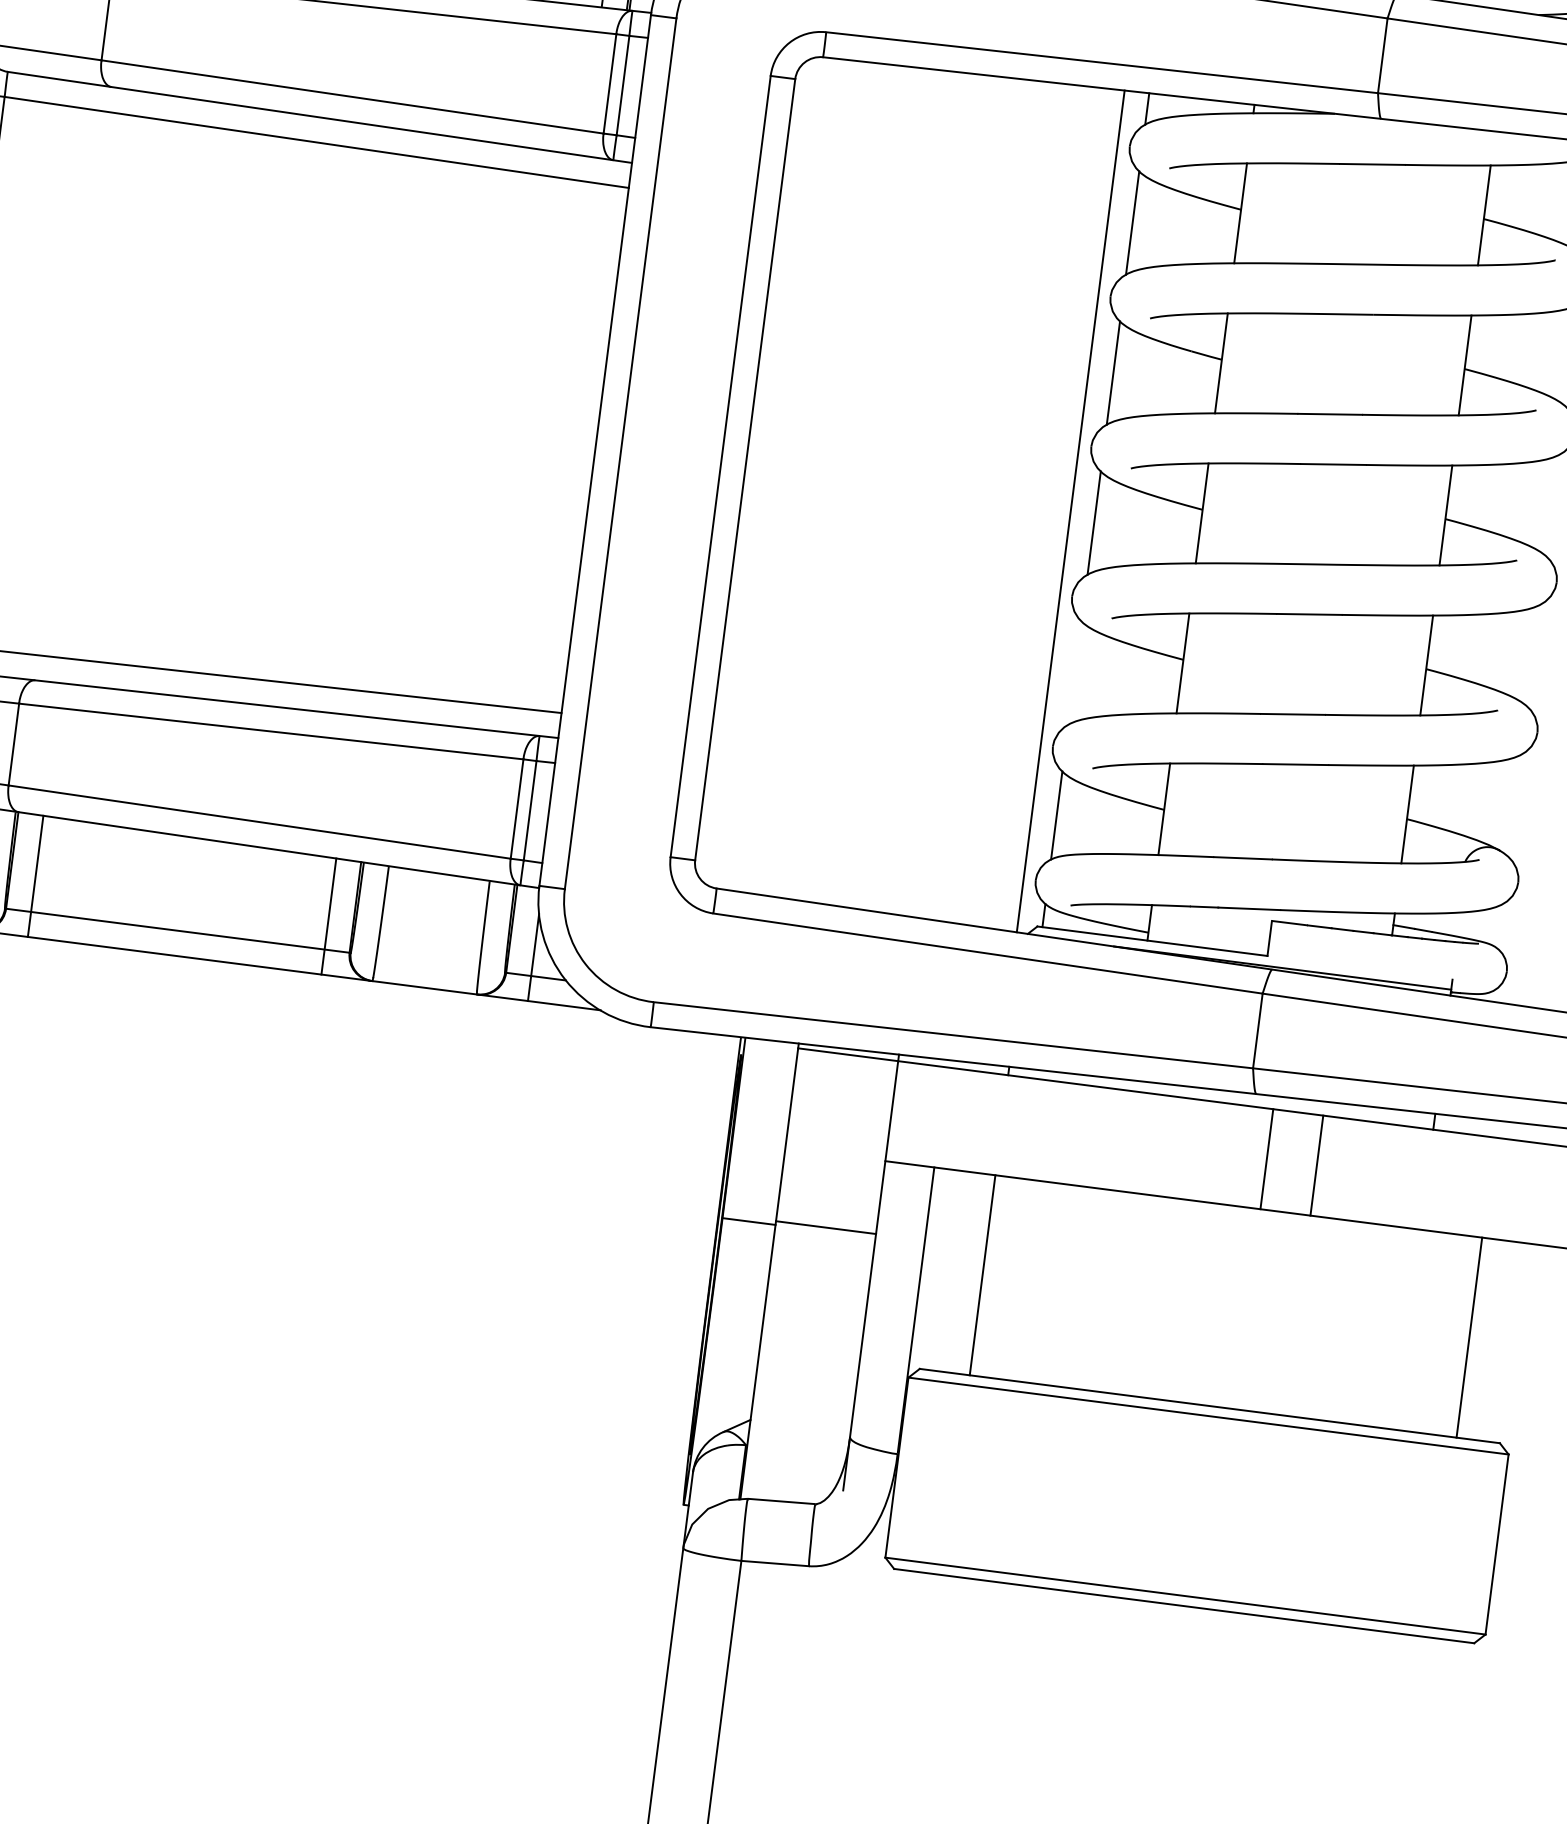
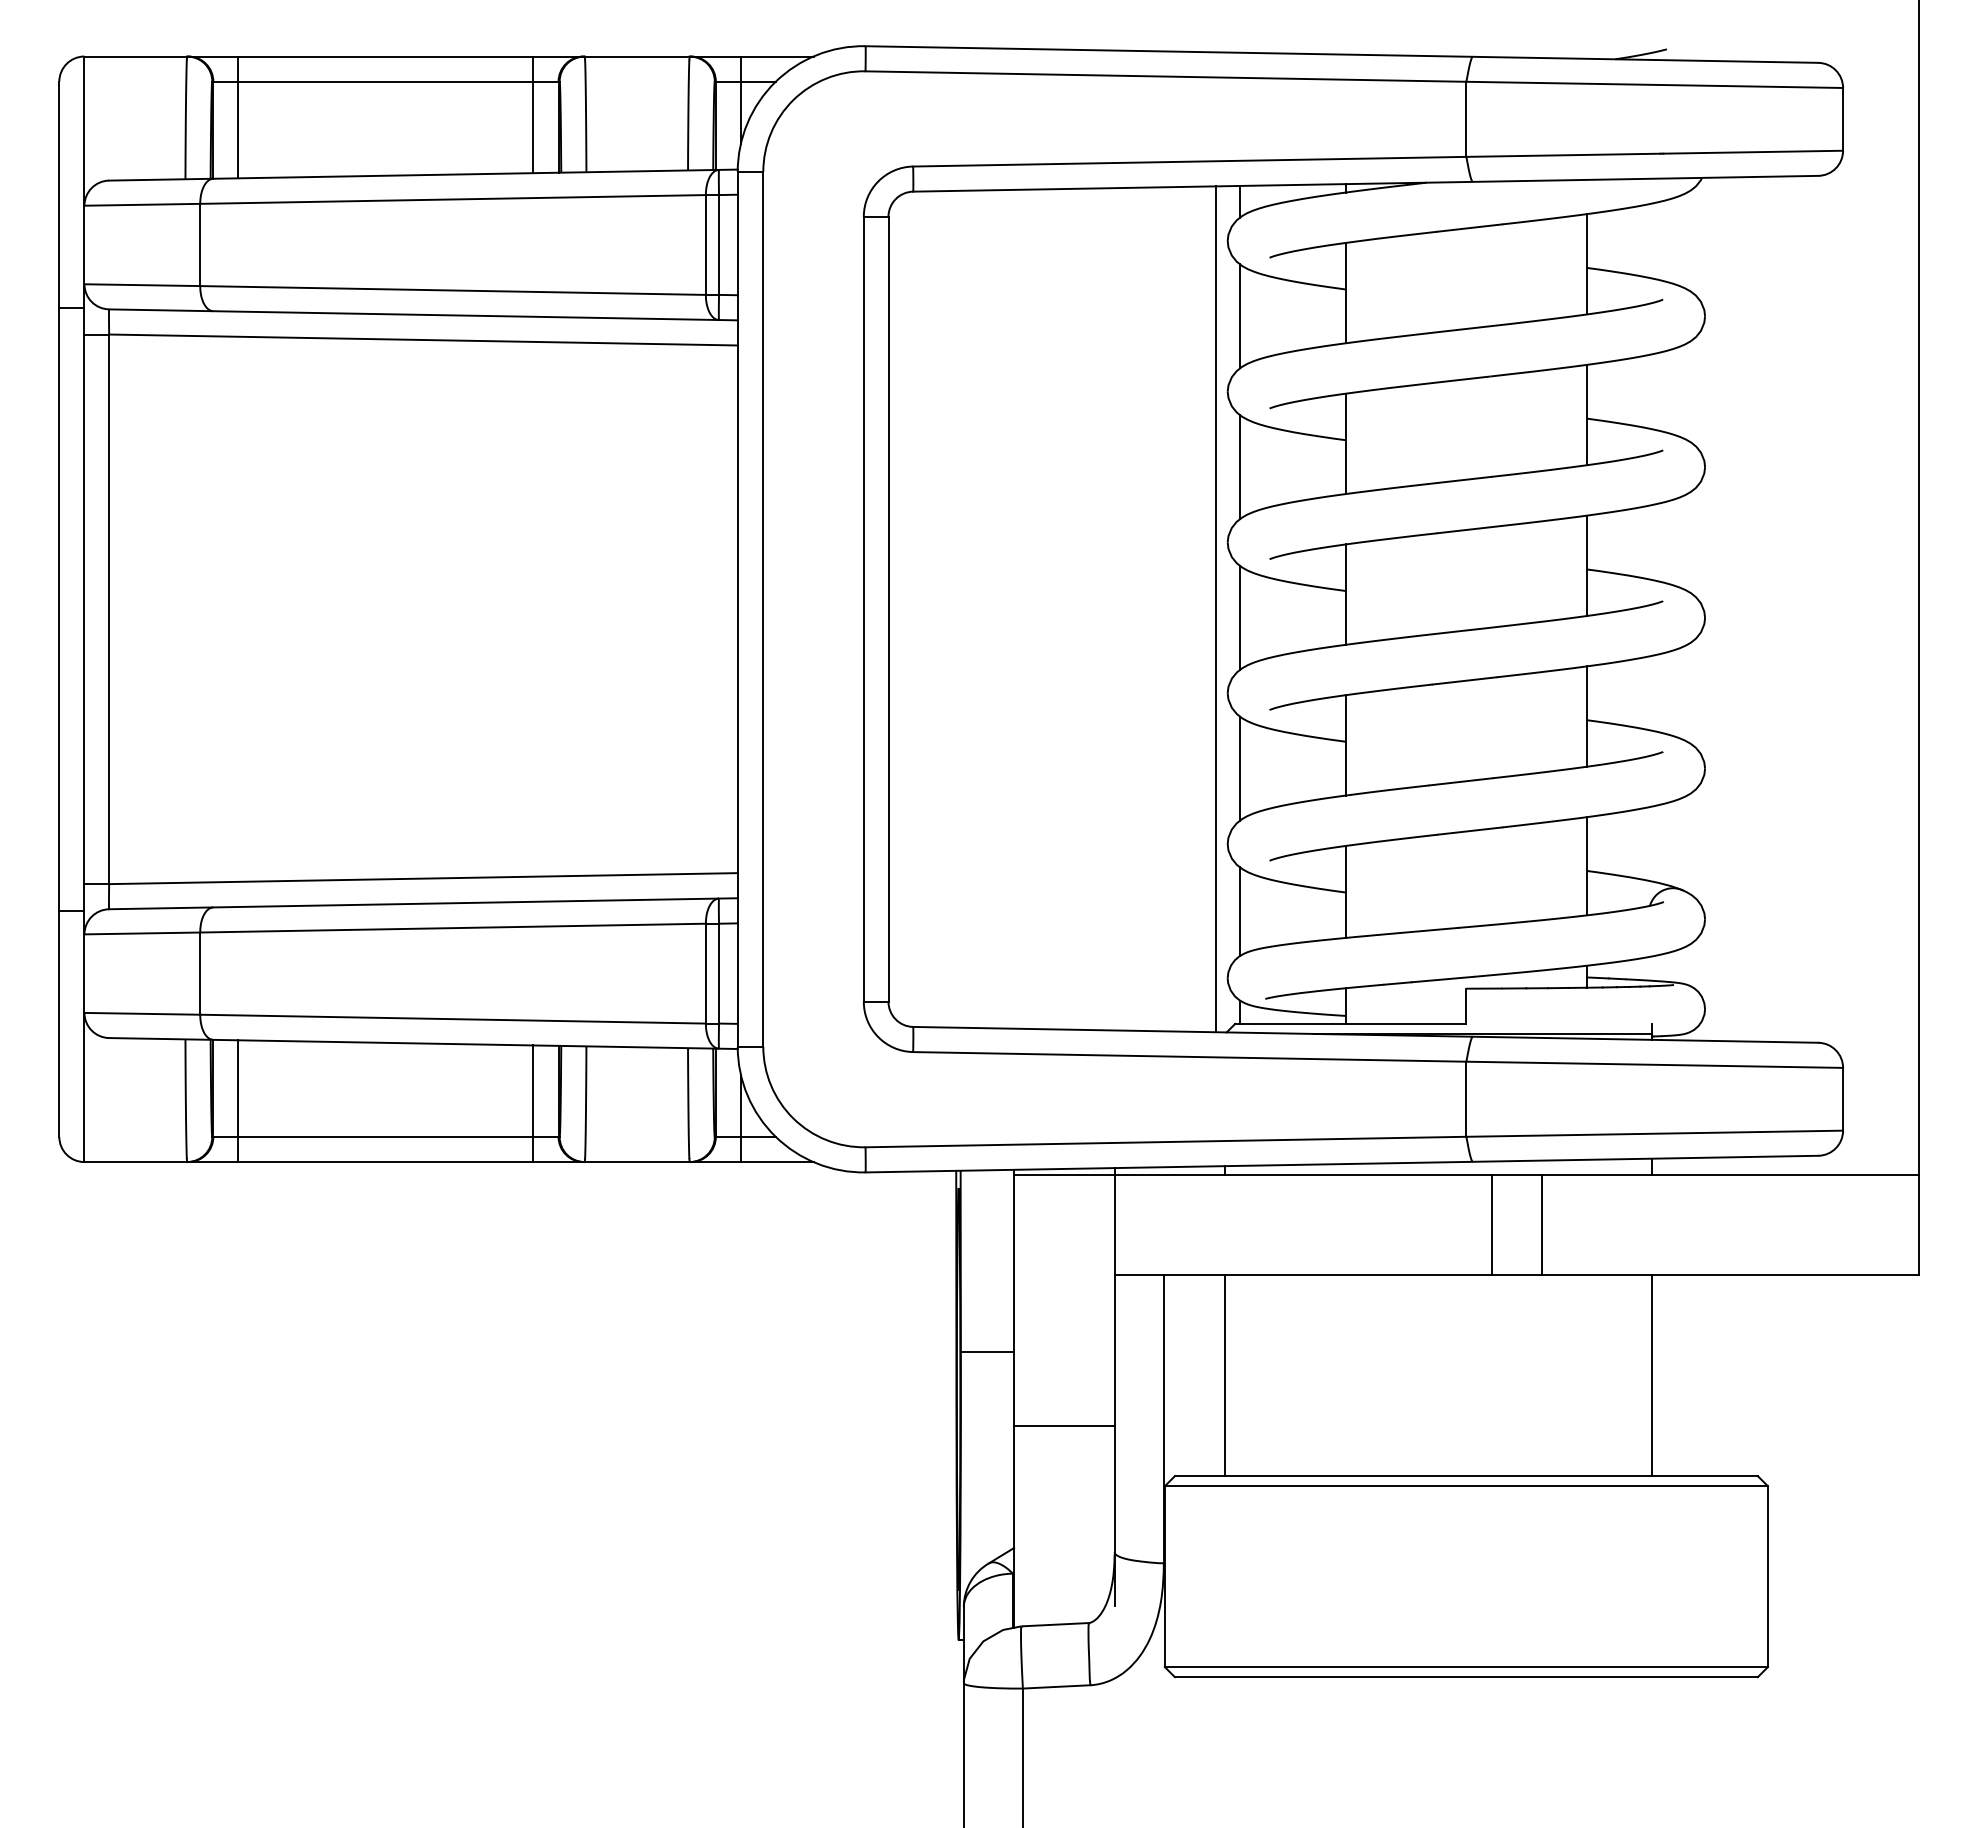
line: (1075, 673) -> (1240, 768), added
line: (826, 1227) -> (1064, 1426), moved
line: (1469, 1337) -> (1652, 1375), moved

